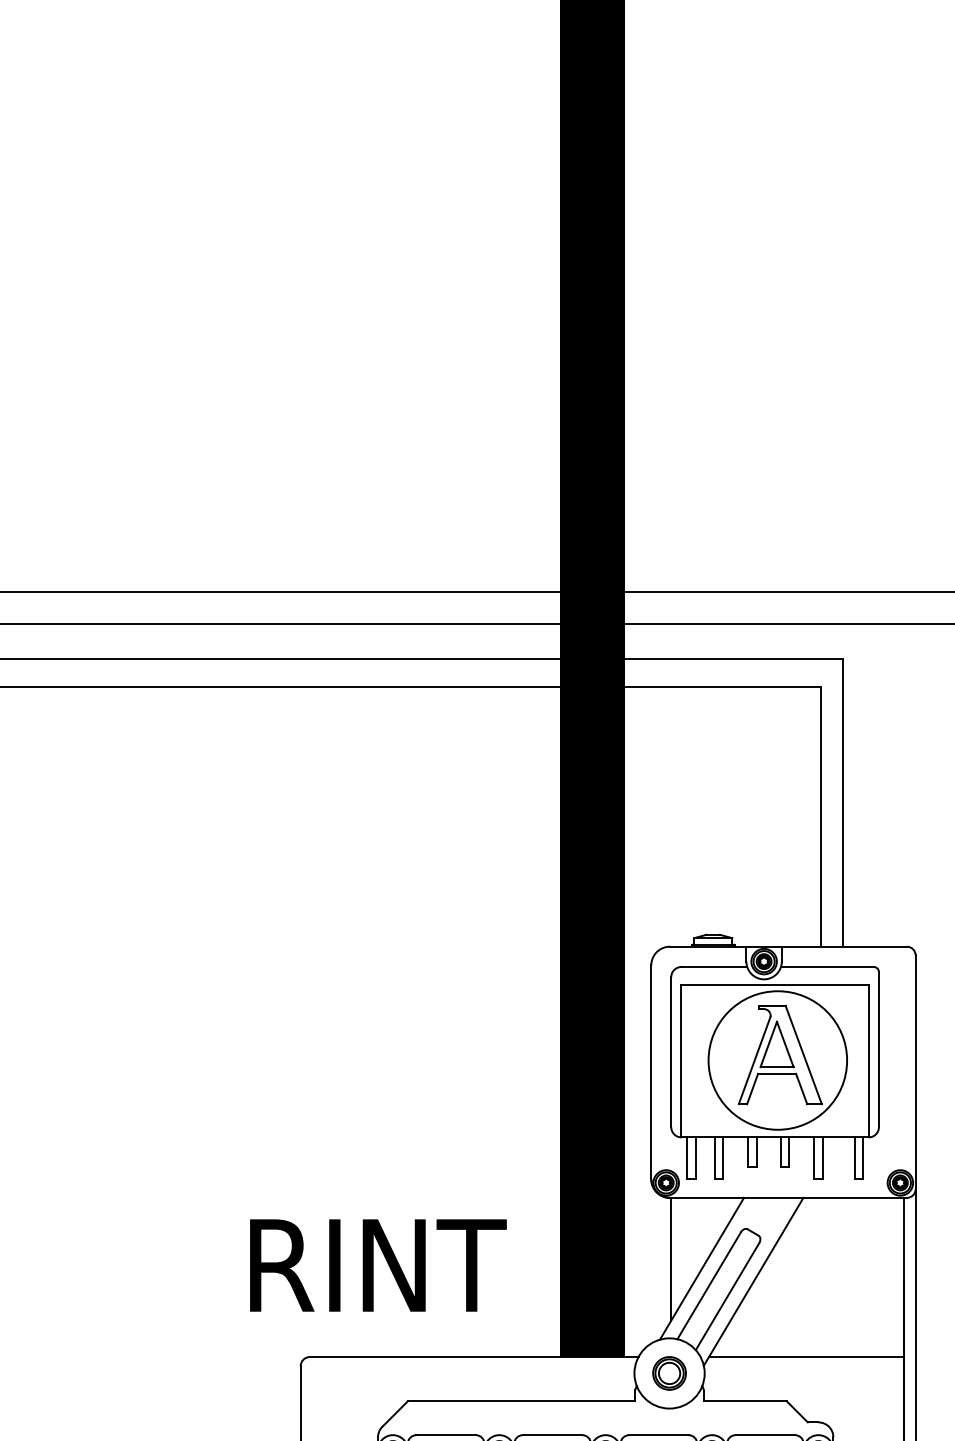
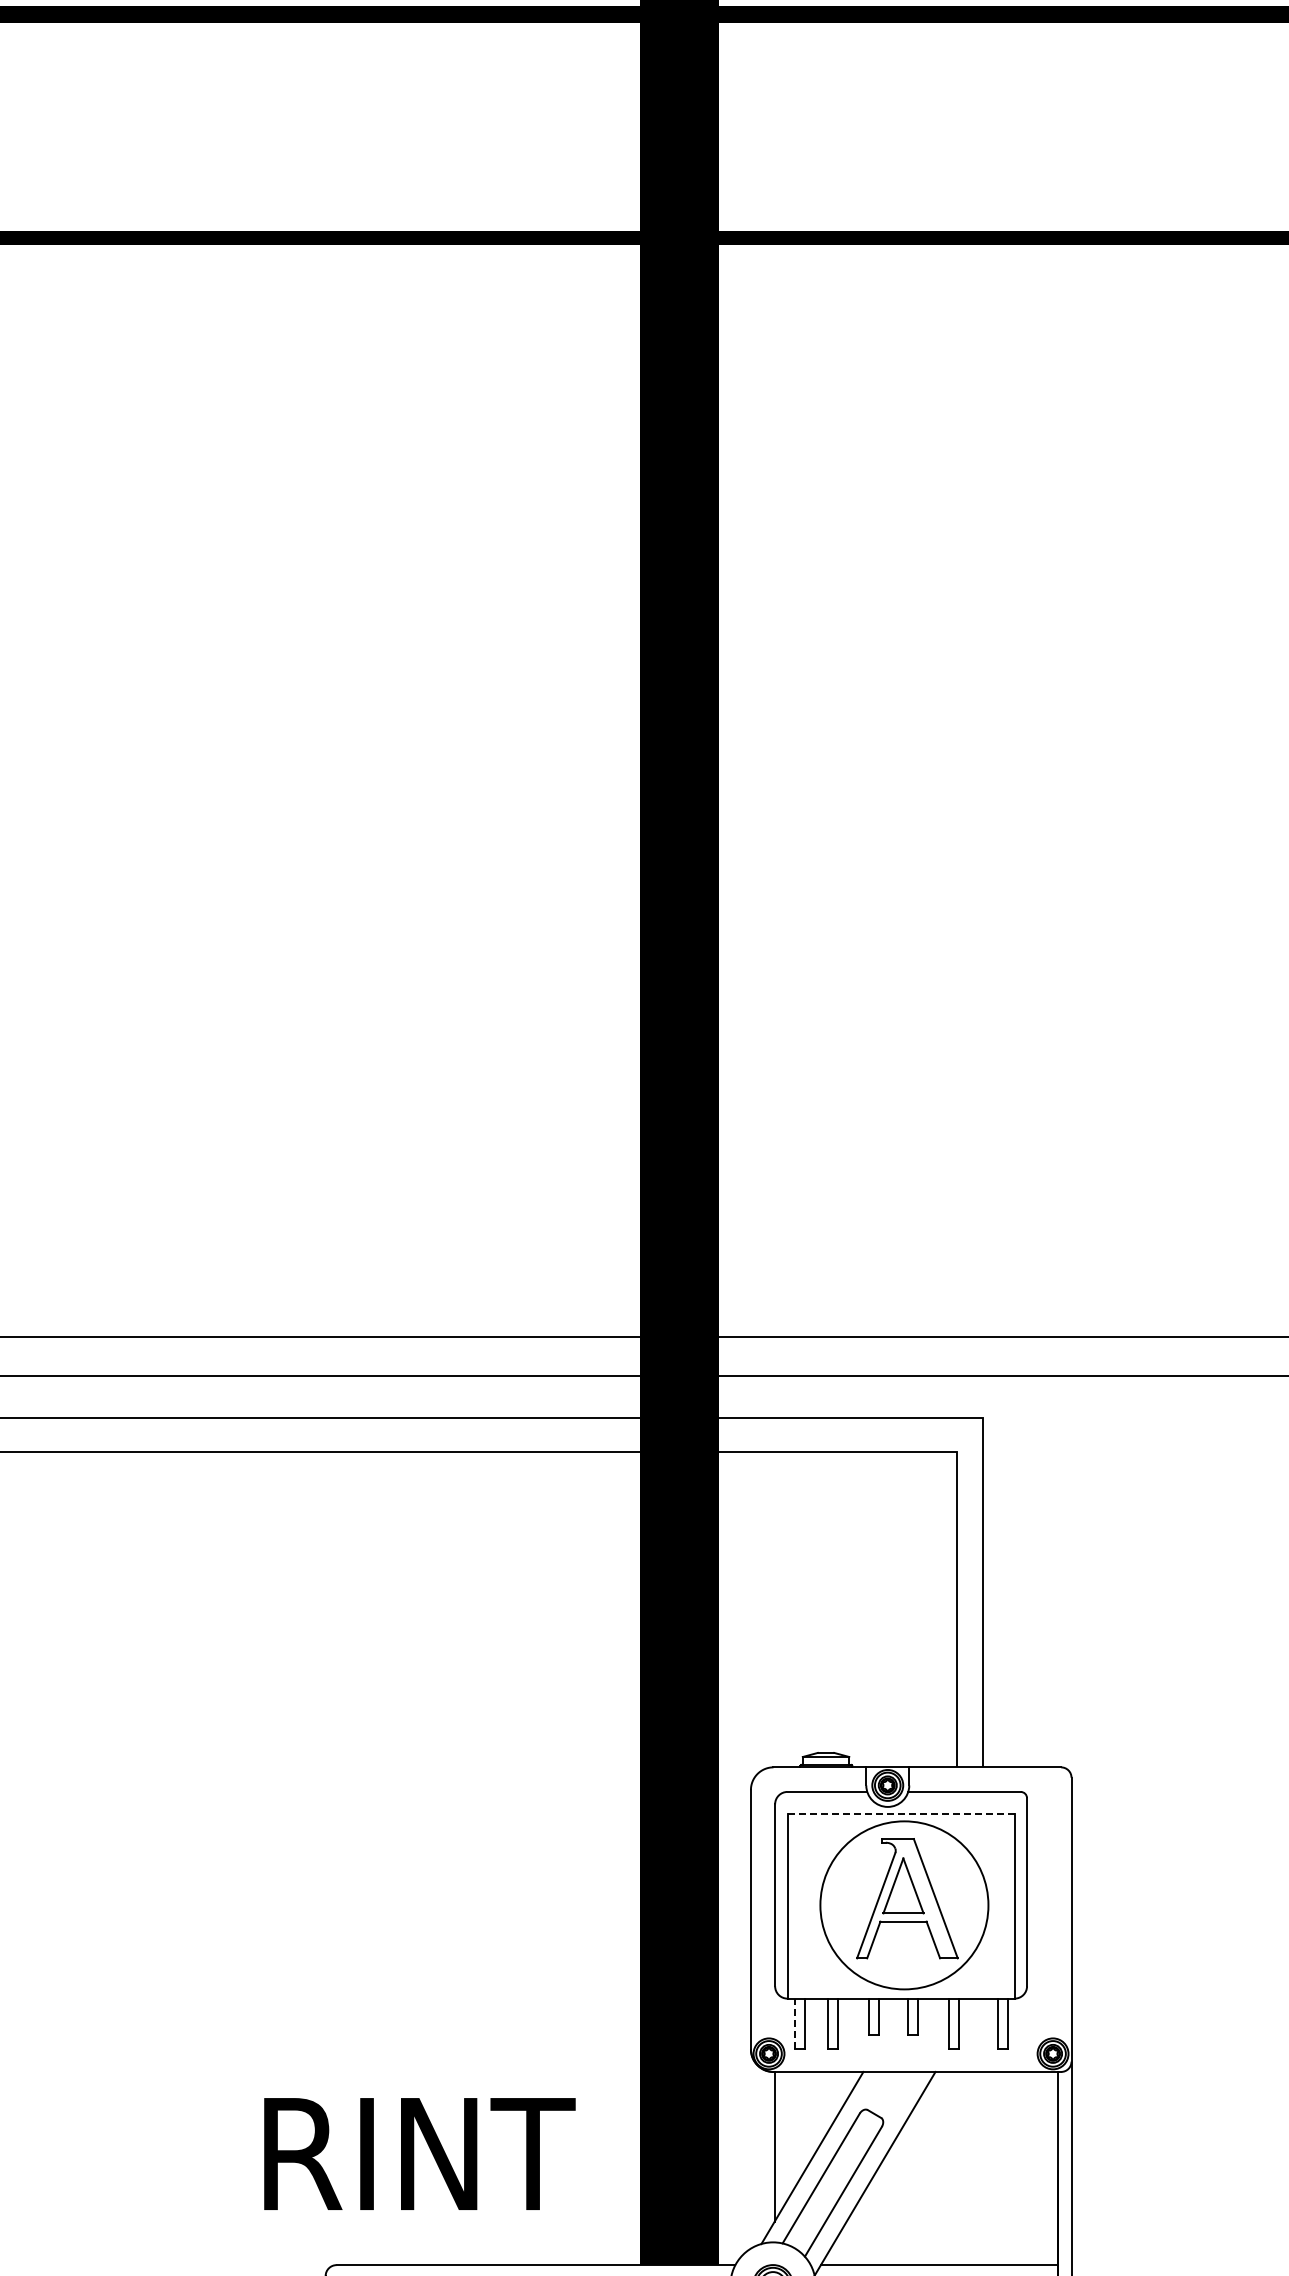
line: (775, 984) -> (901, 1813), solid -> dashed
line: (687, 1157) -> (794, 2023), solid -> dashed

